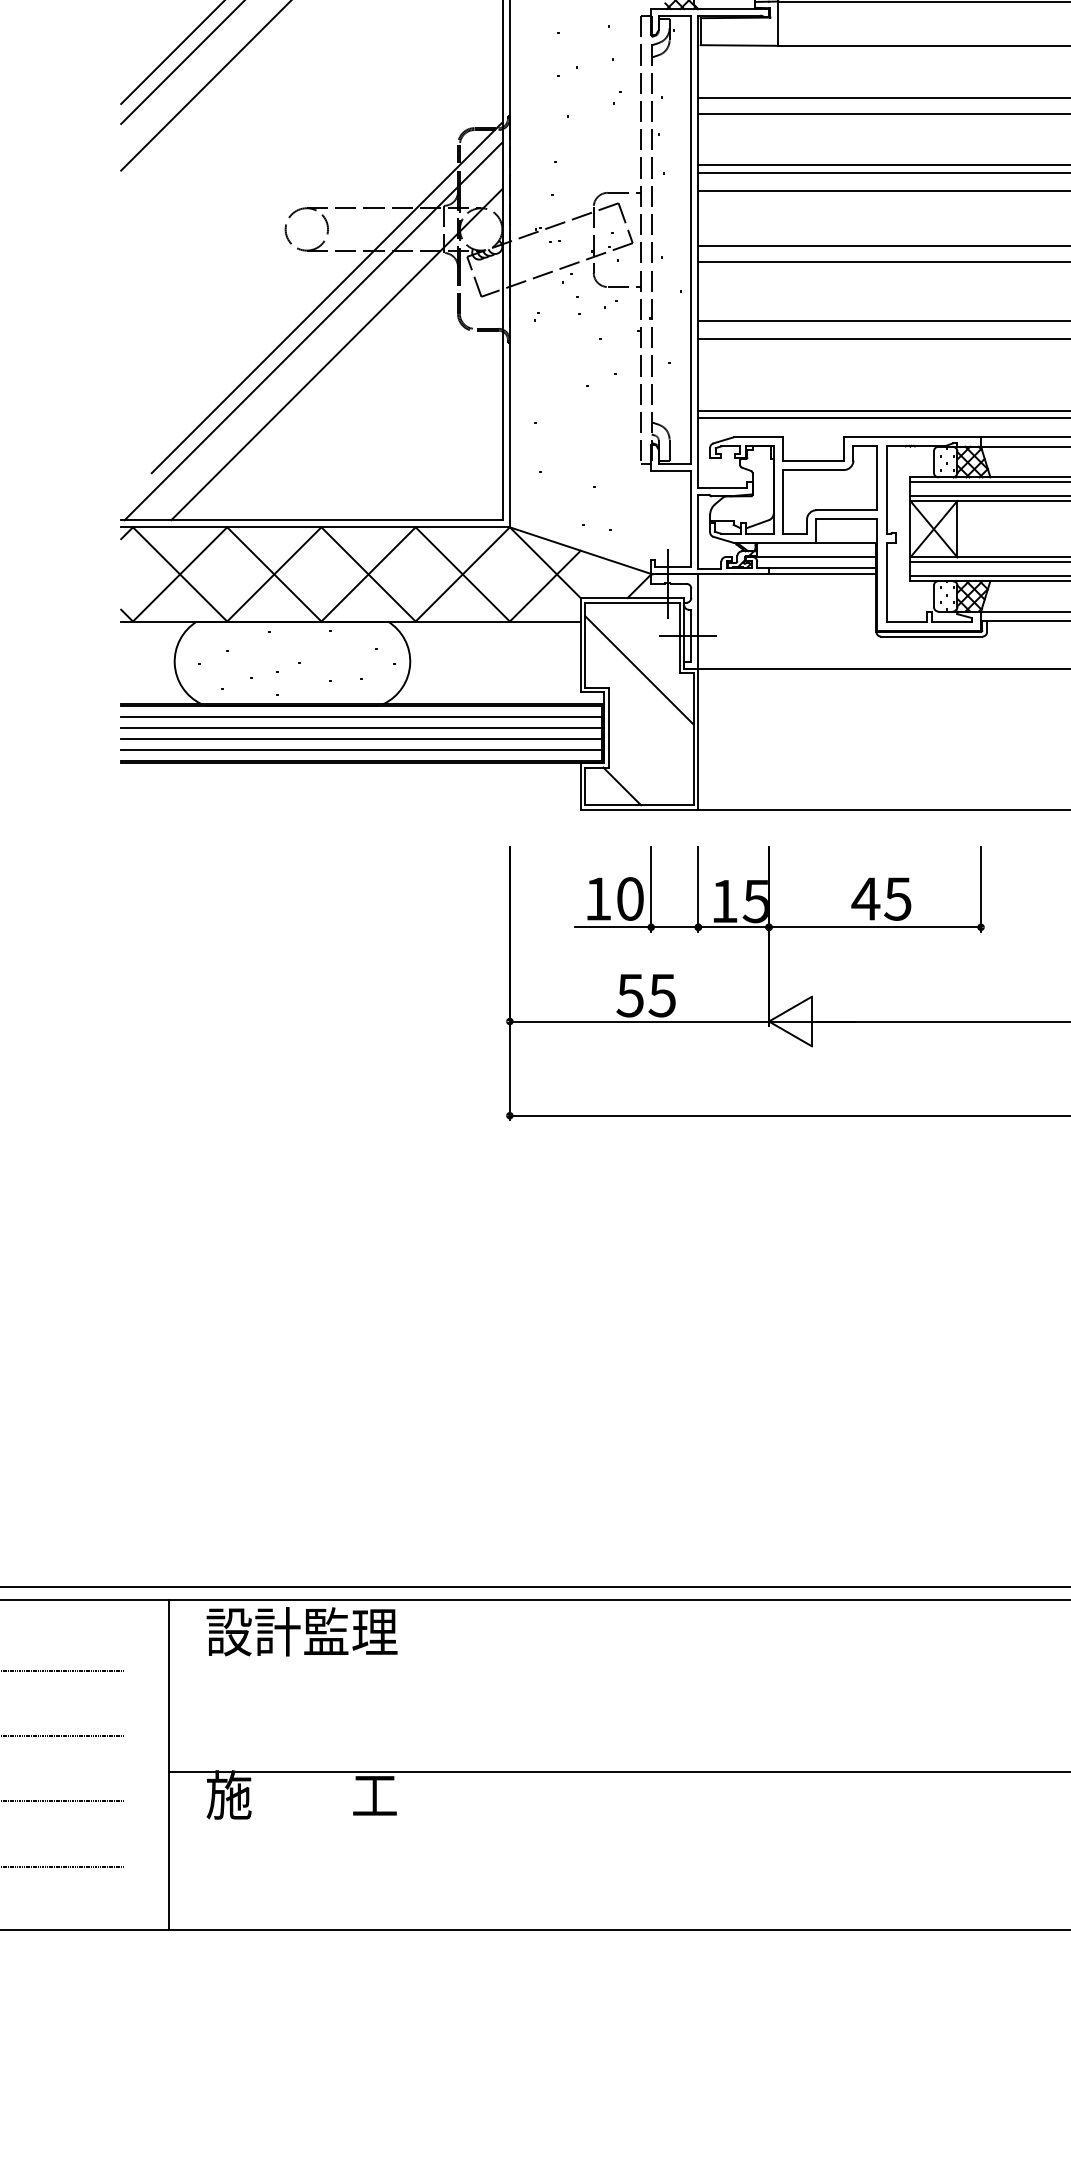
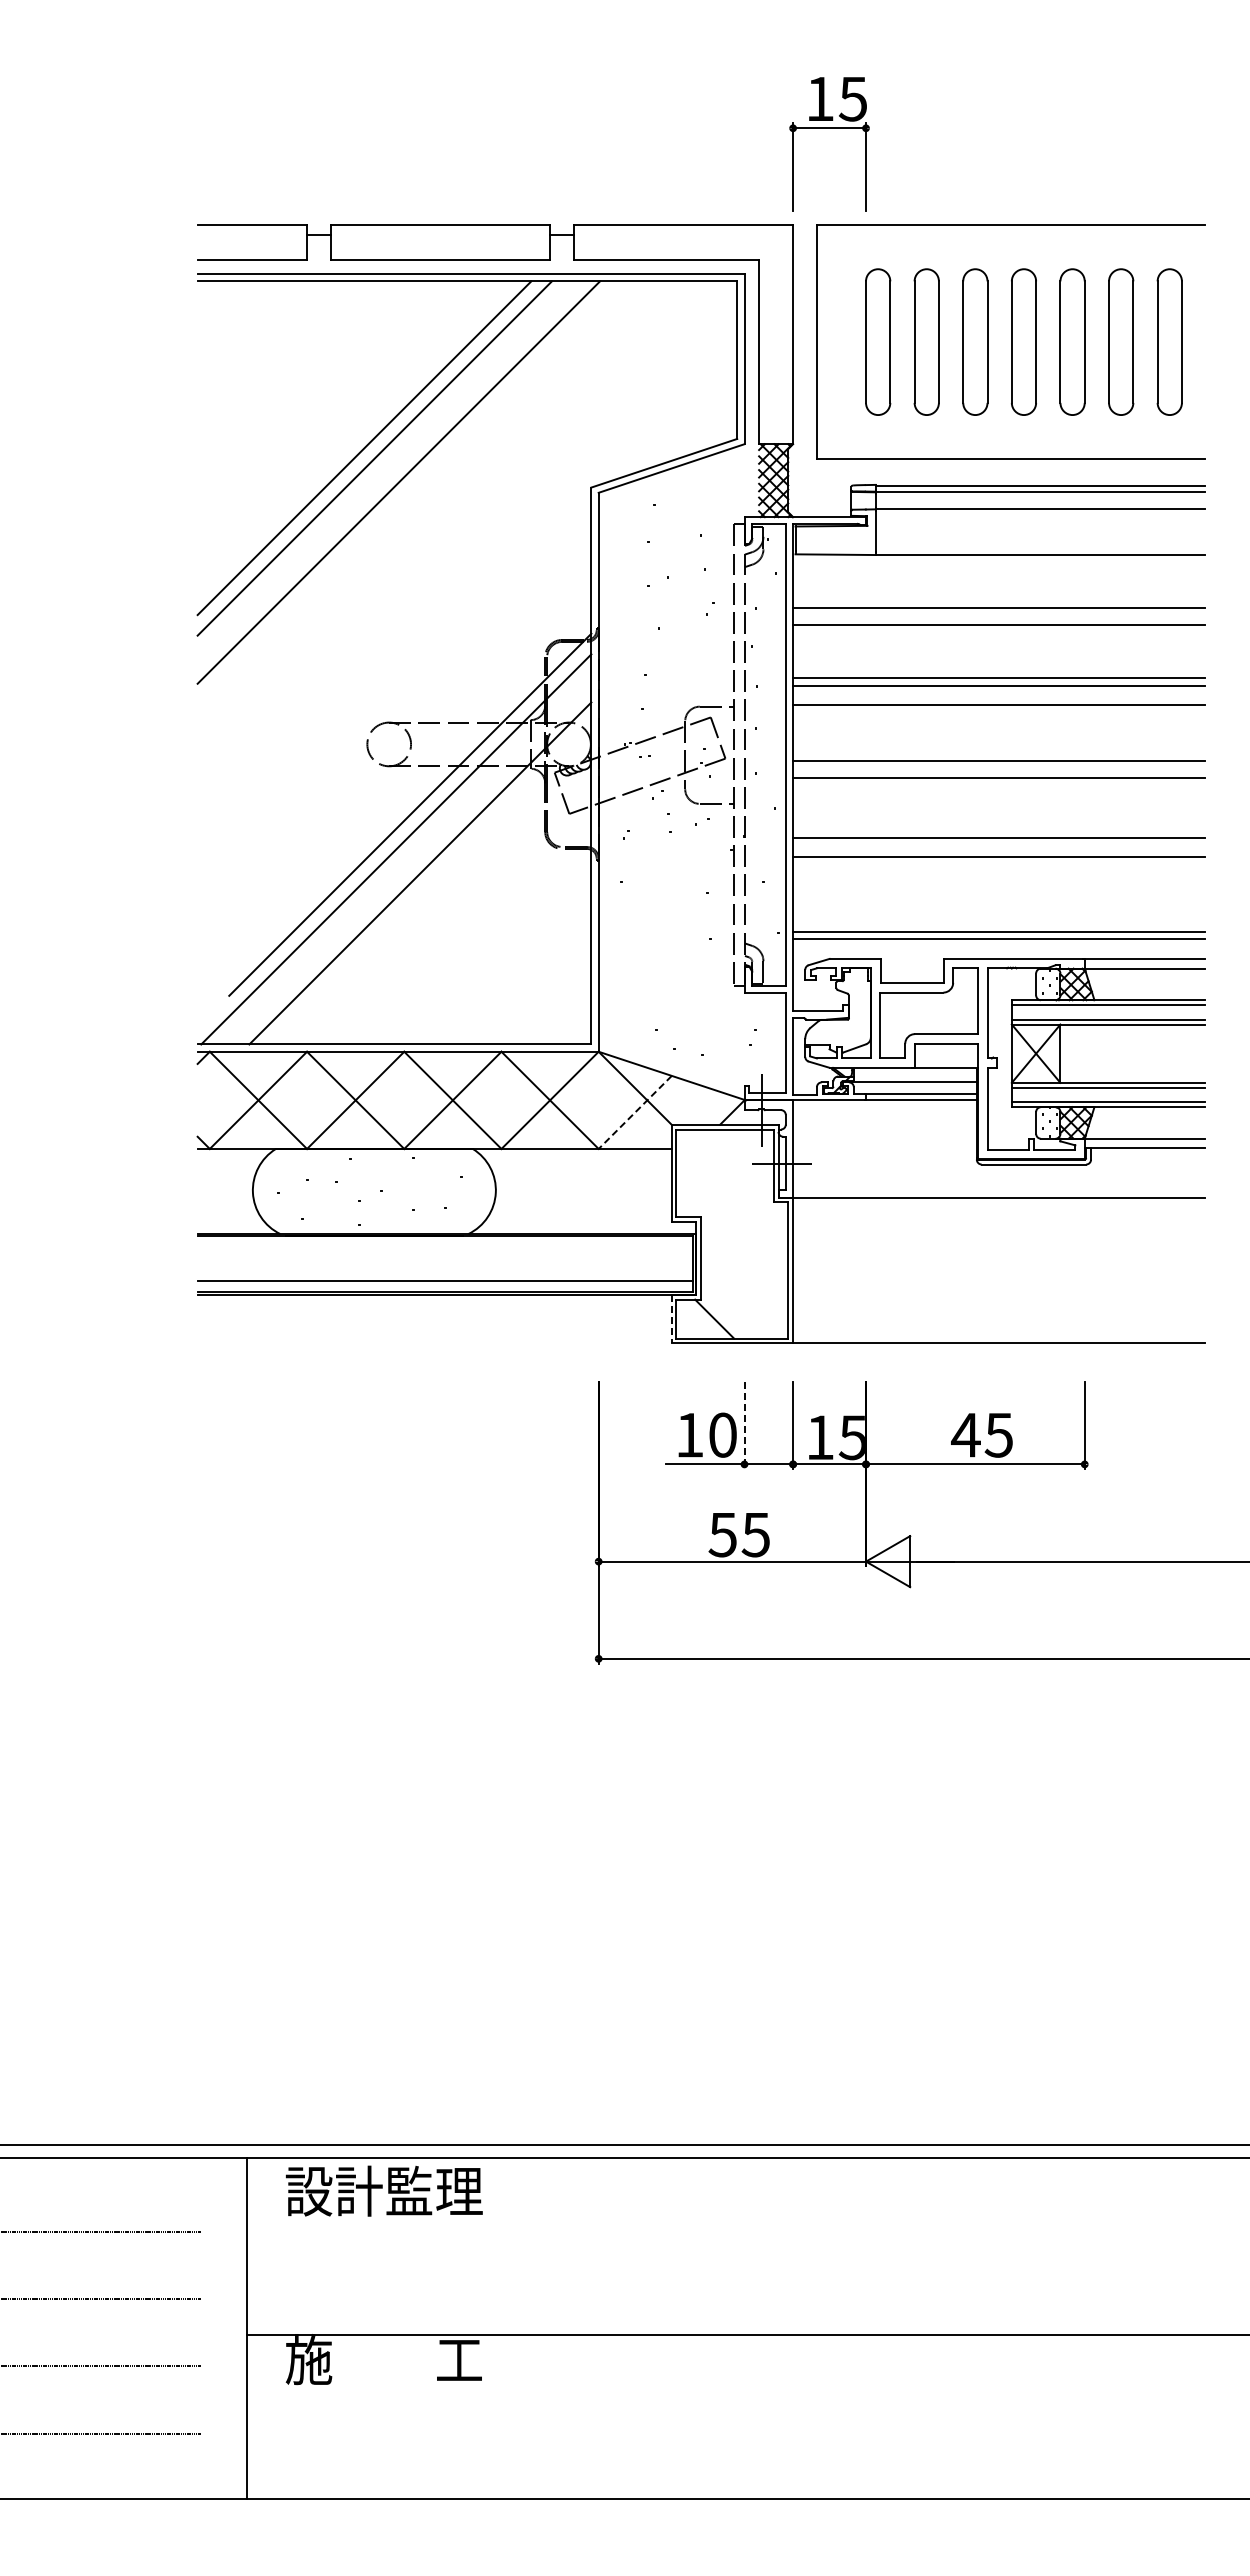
line: (545, 586) -> (635, 1112), solid -> dashed
line: (639, 670) -> (732, 1199), removed
line: (361, 717) -> (445, 1247), removed
line: (361, 727) -> (445, 1258), removed
line: (361, 739) -> (445, 1270), removed
line: (580, 786) -> (671, 1319), solid -> dashed
line: (651, 889) -> (744, 1425), solid -> dashed

